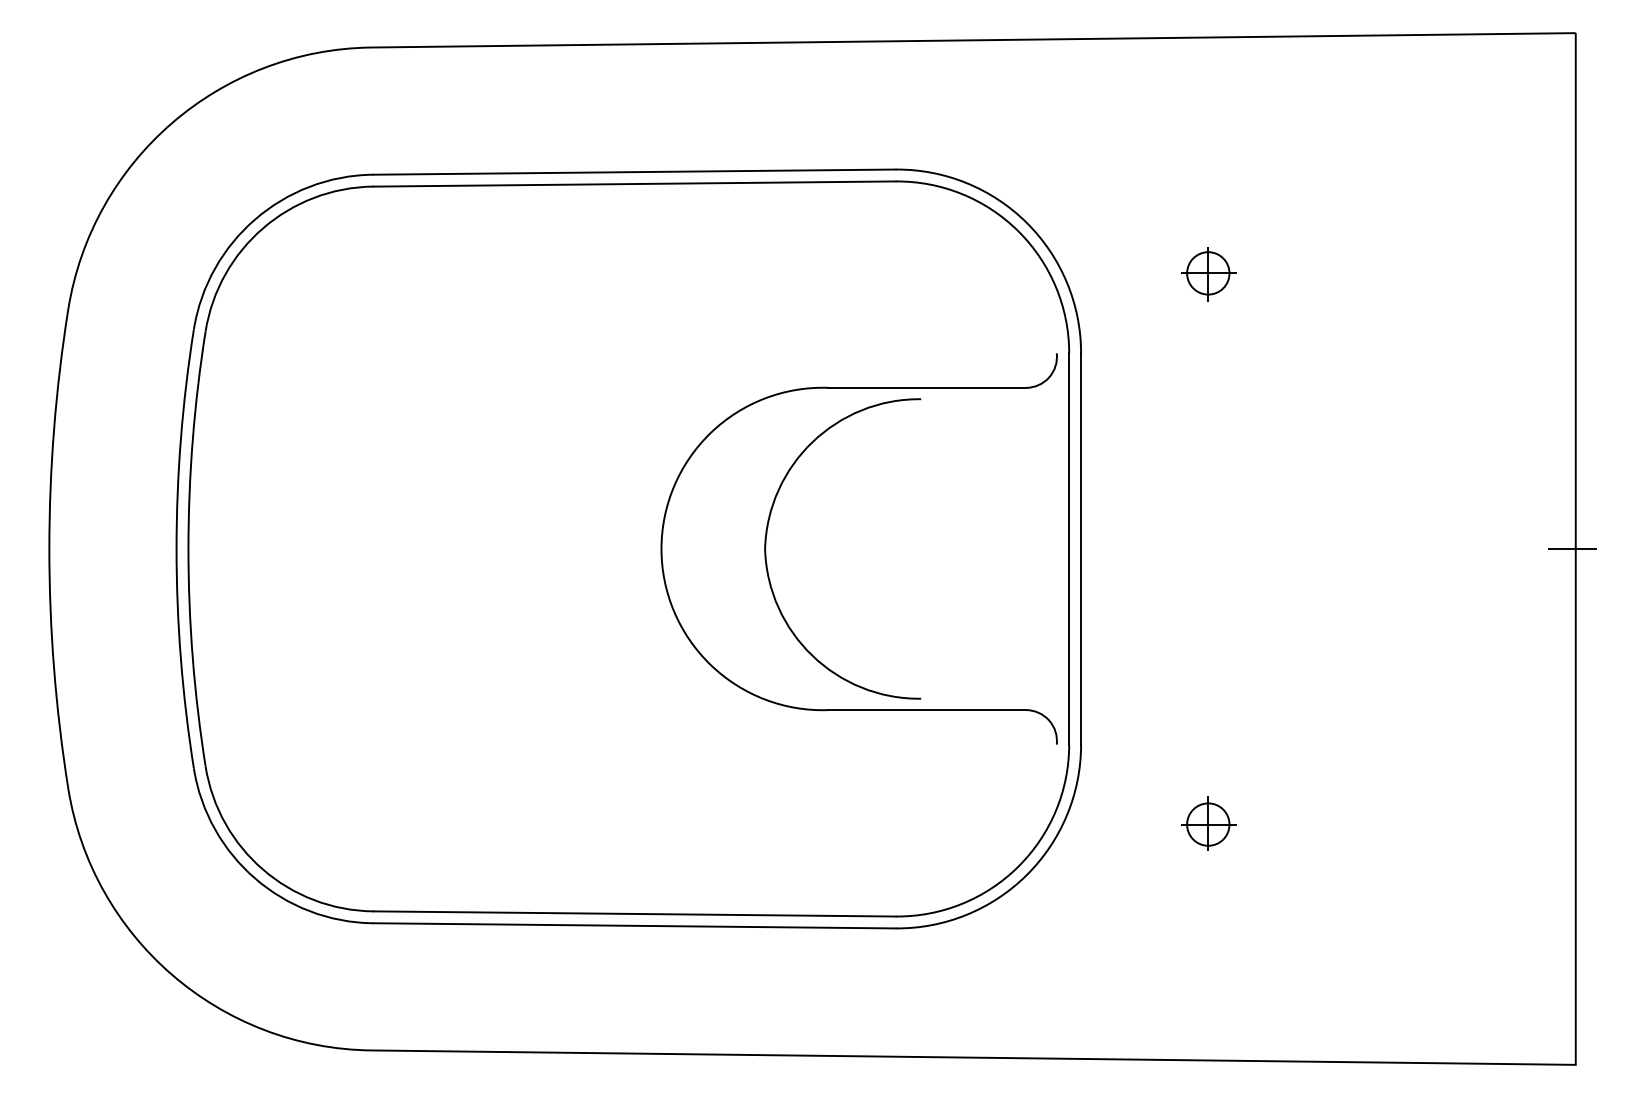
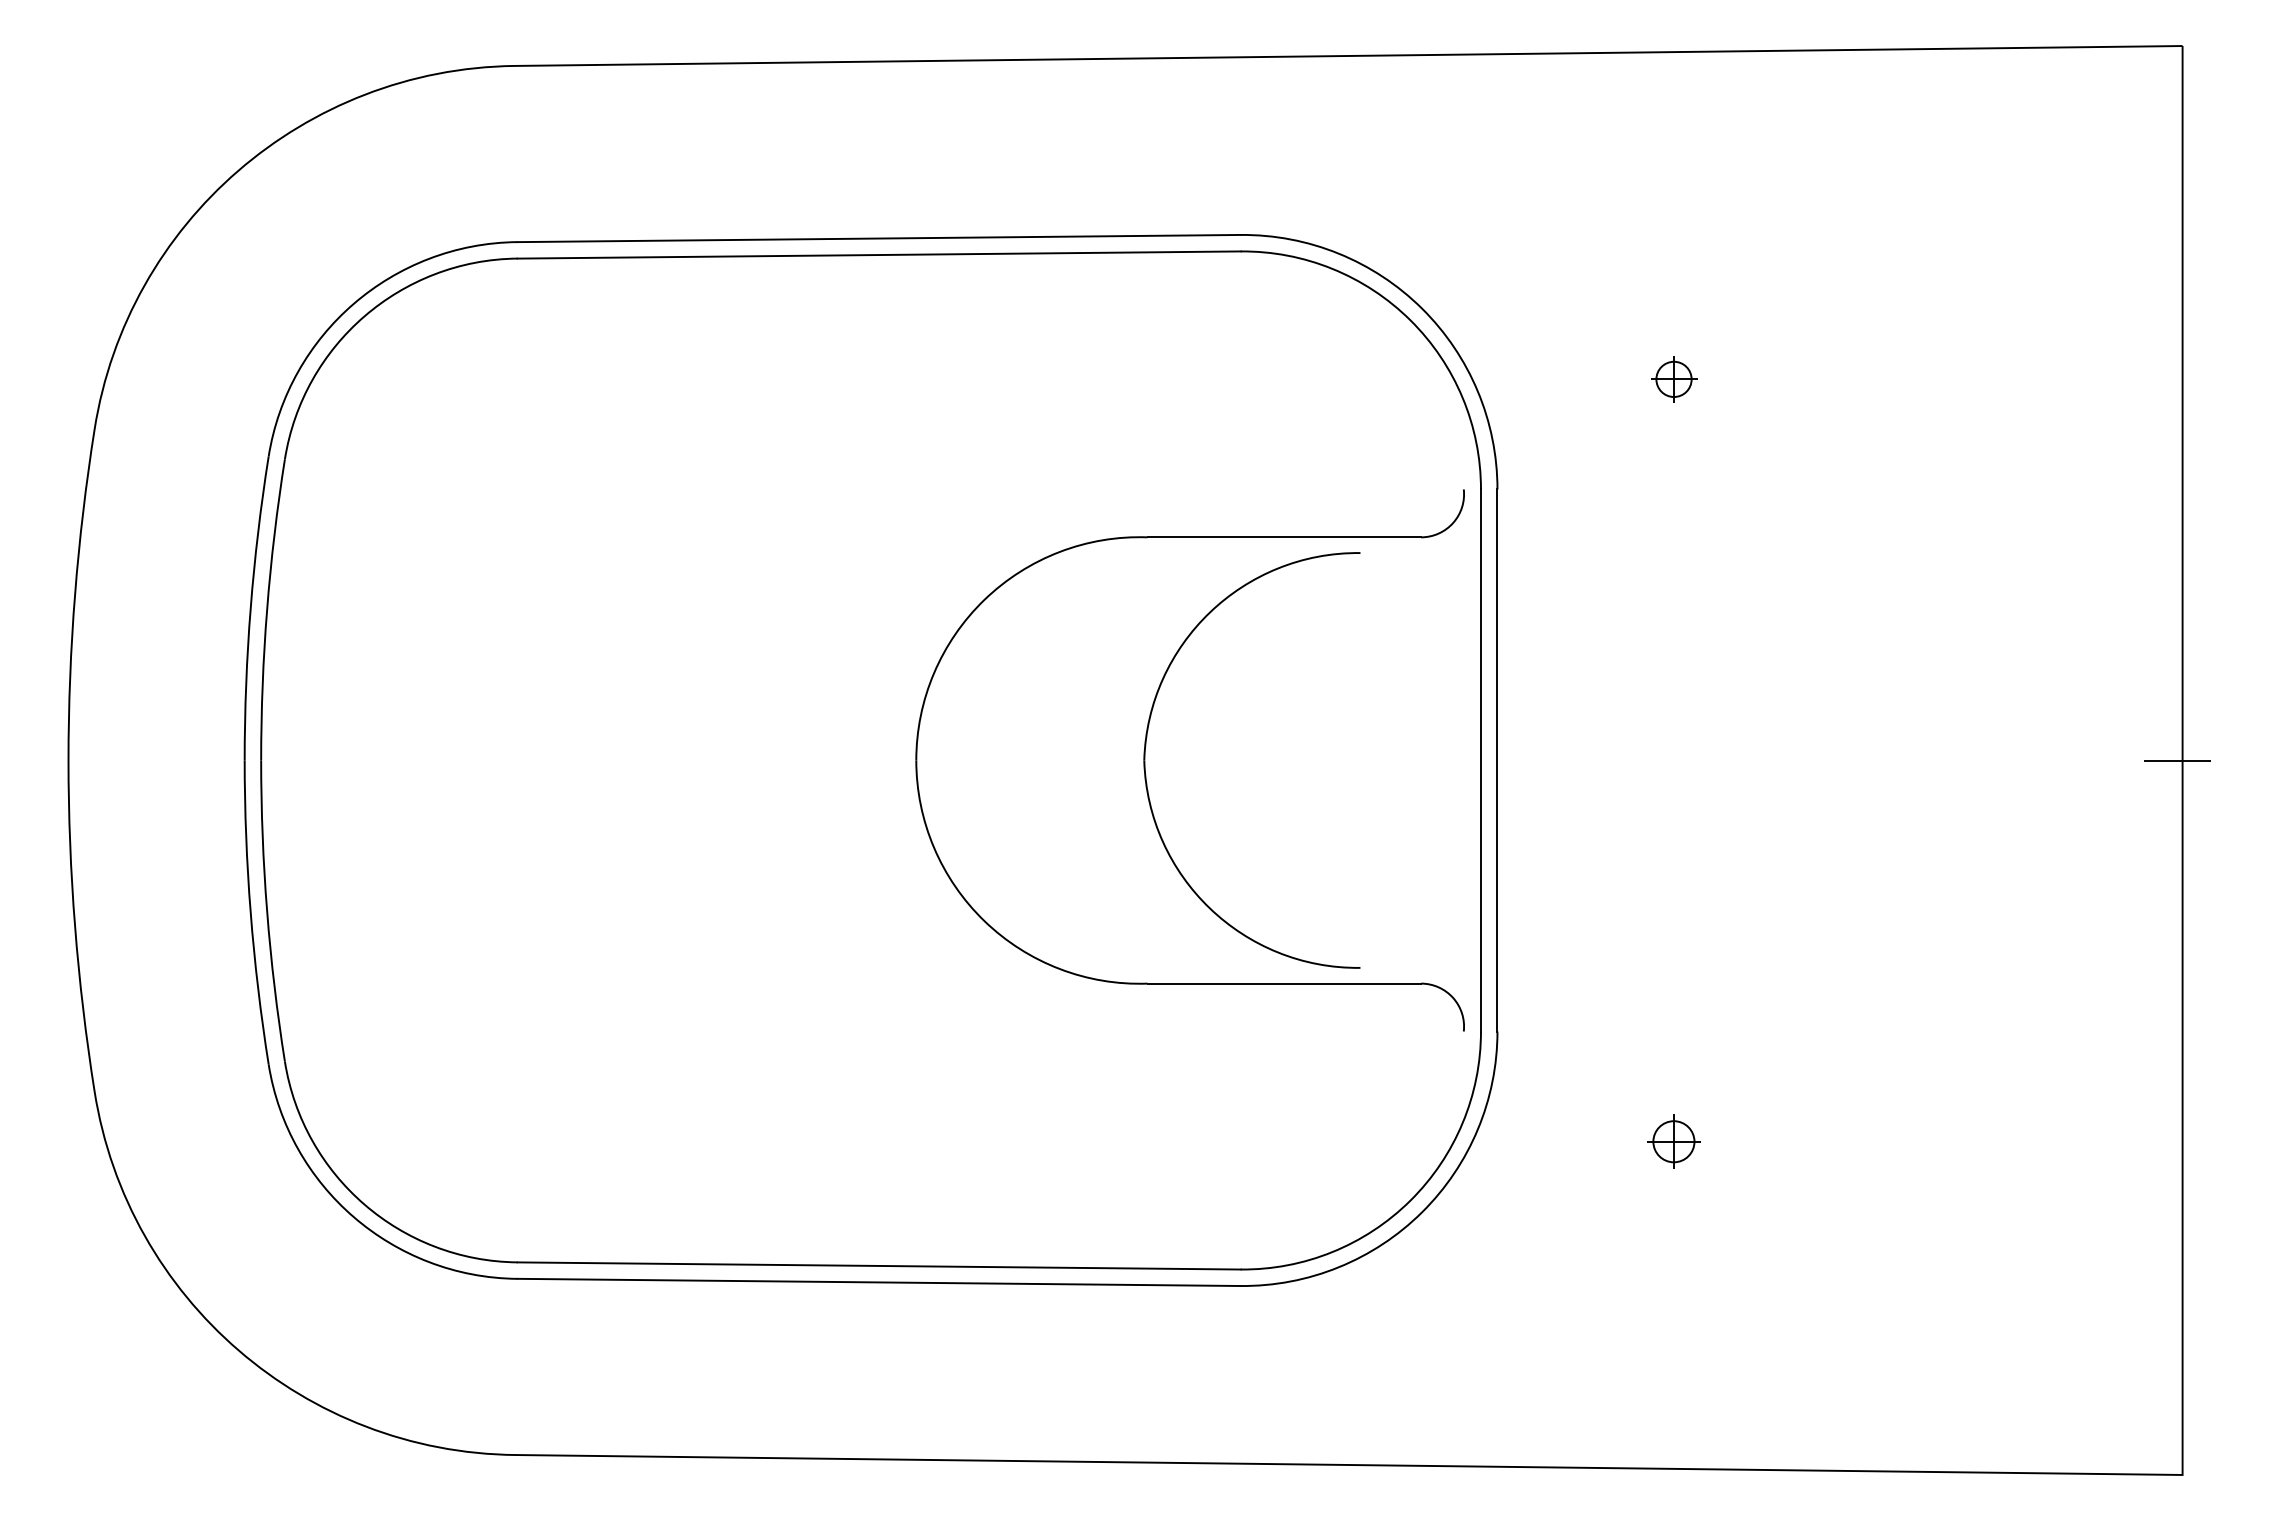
part: (1208, 274) -> (1673, 380), size x0.6
part: (766, 546) -> (1146, 757), moved
part: (1208, 823) -> (1673, 1140), size x0.7

